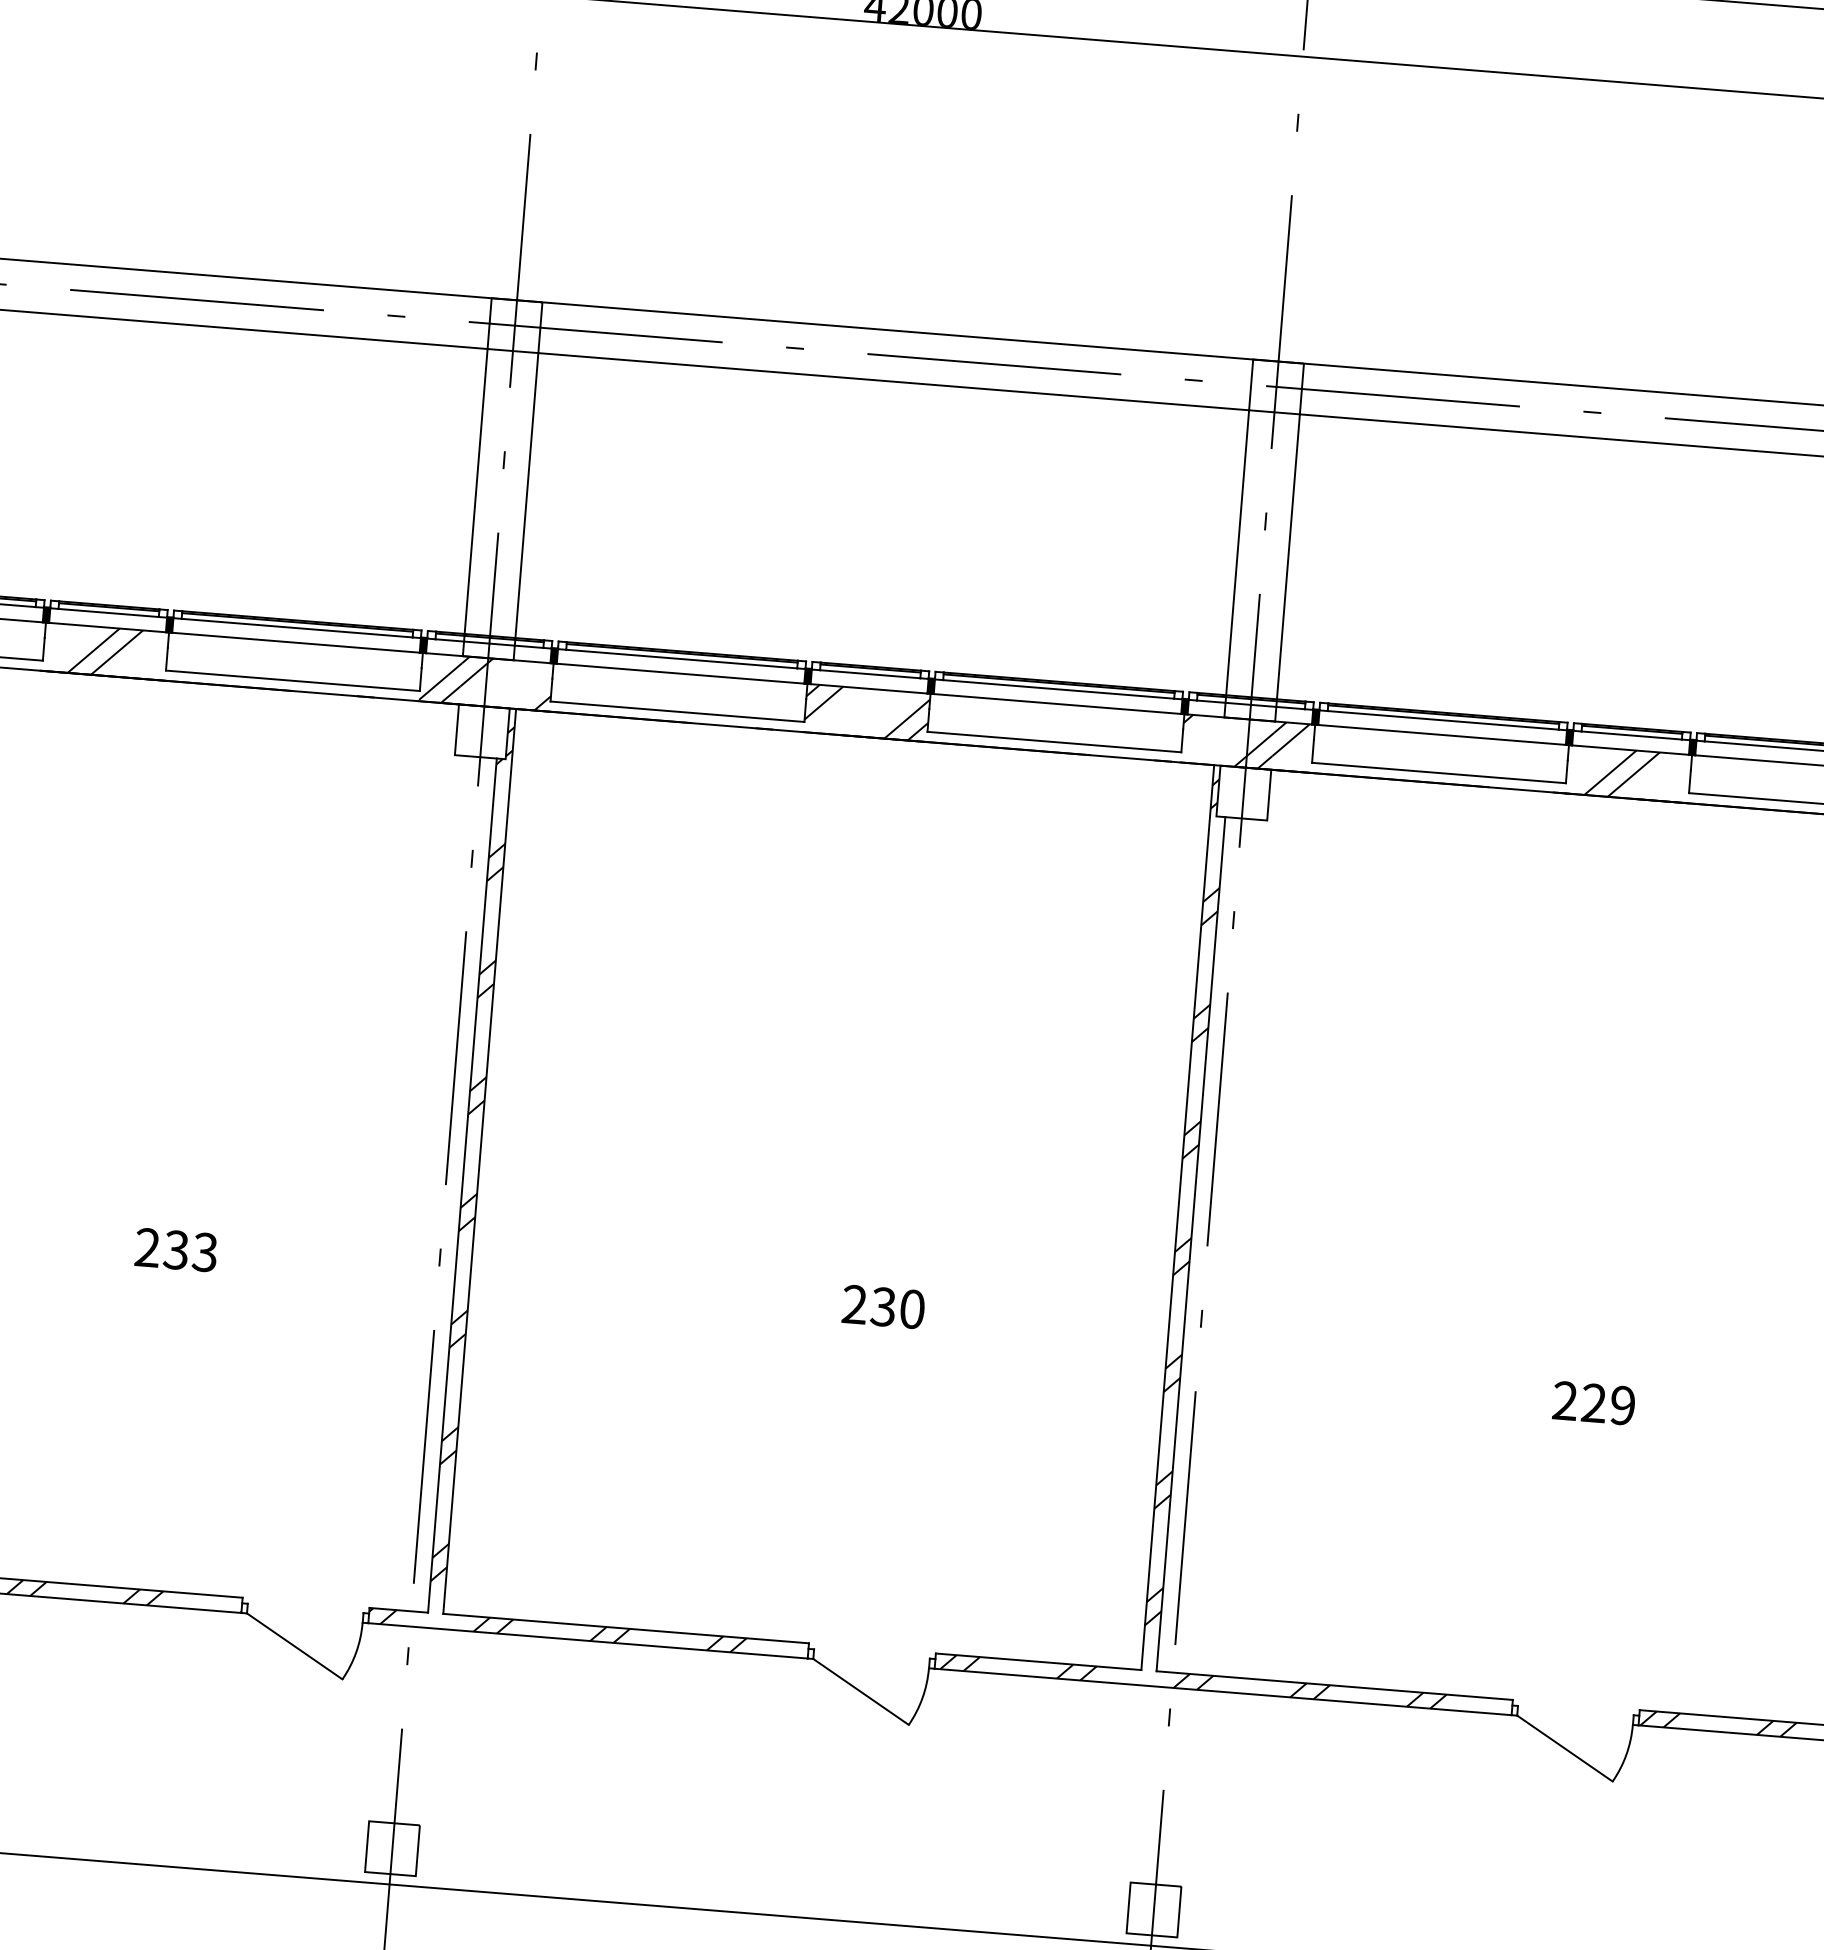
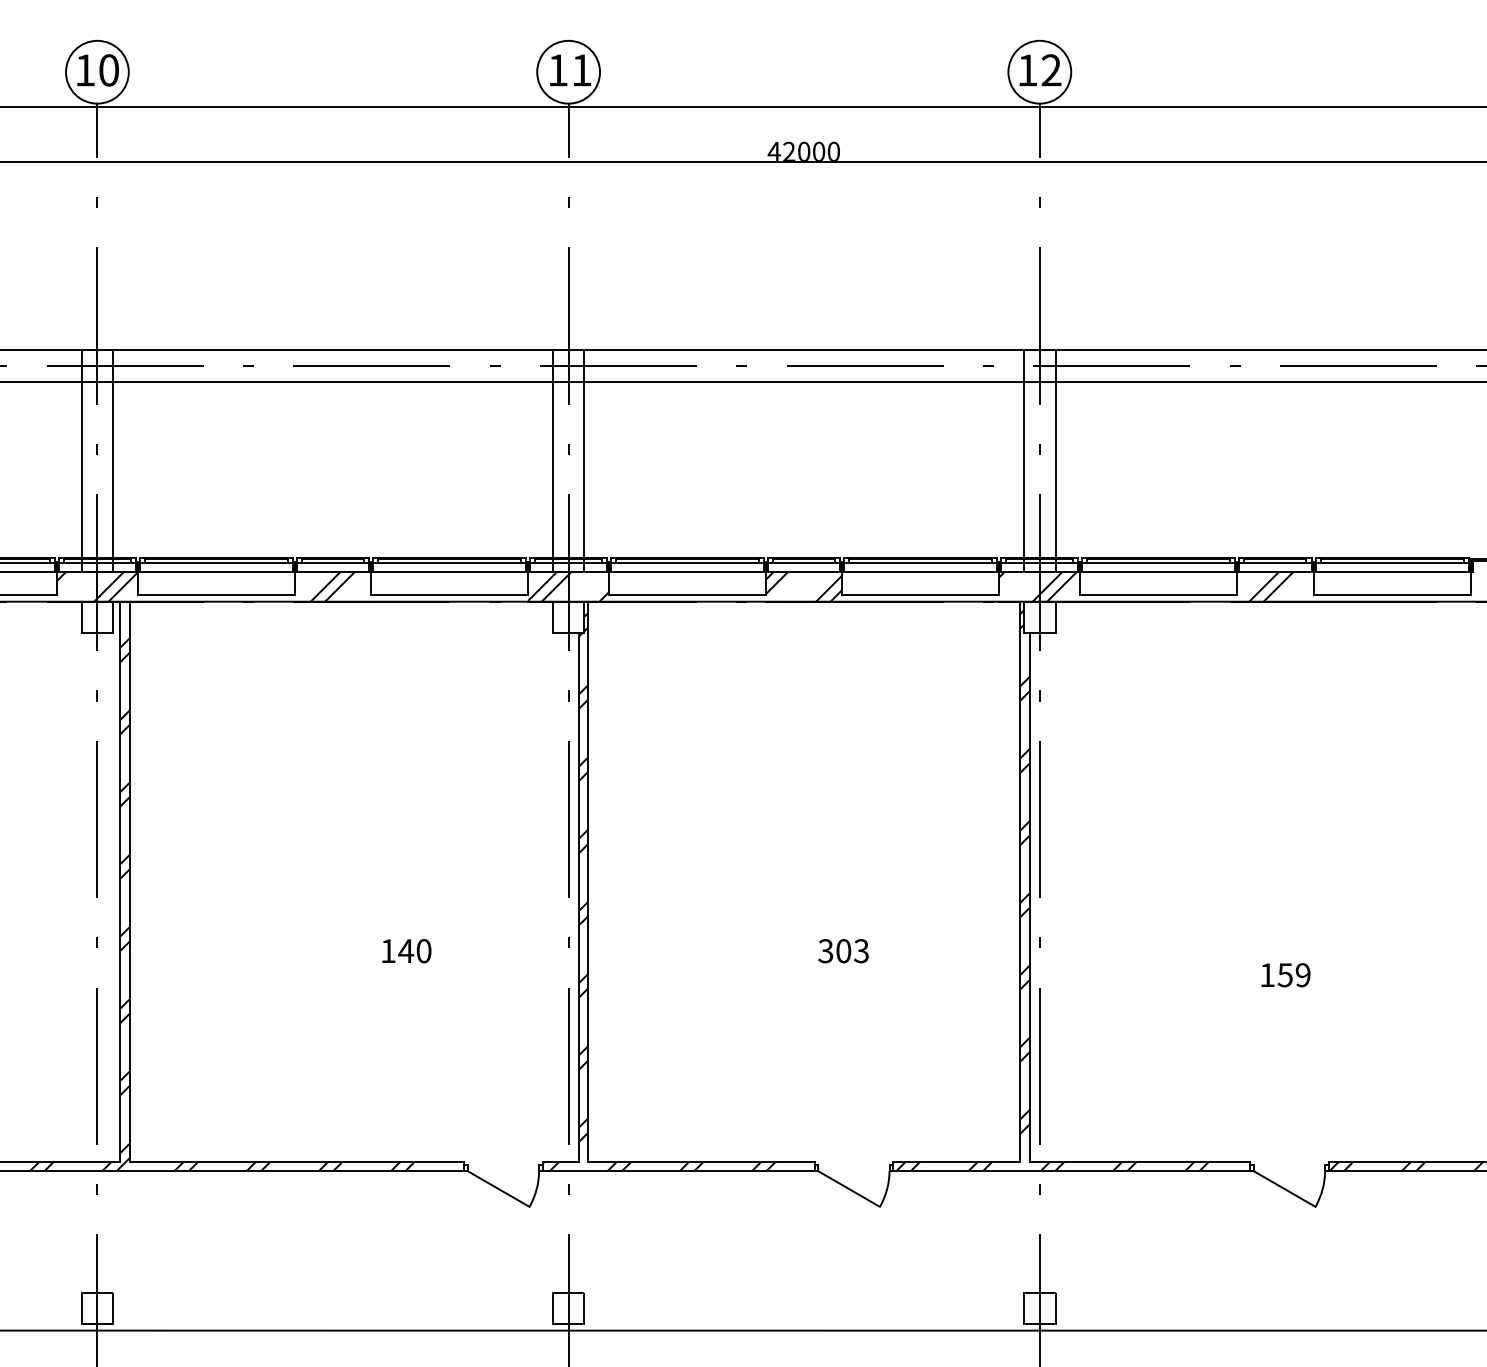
text: (176, 1250) -> (406, 951), 233 -> 140
text: (883, 1307) -> (843, 951), 230 -> 303
text: (1579, 1402) -> (1276, 975), 229 -> 159

